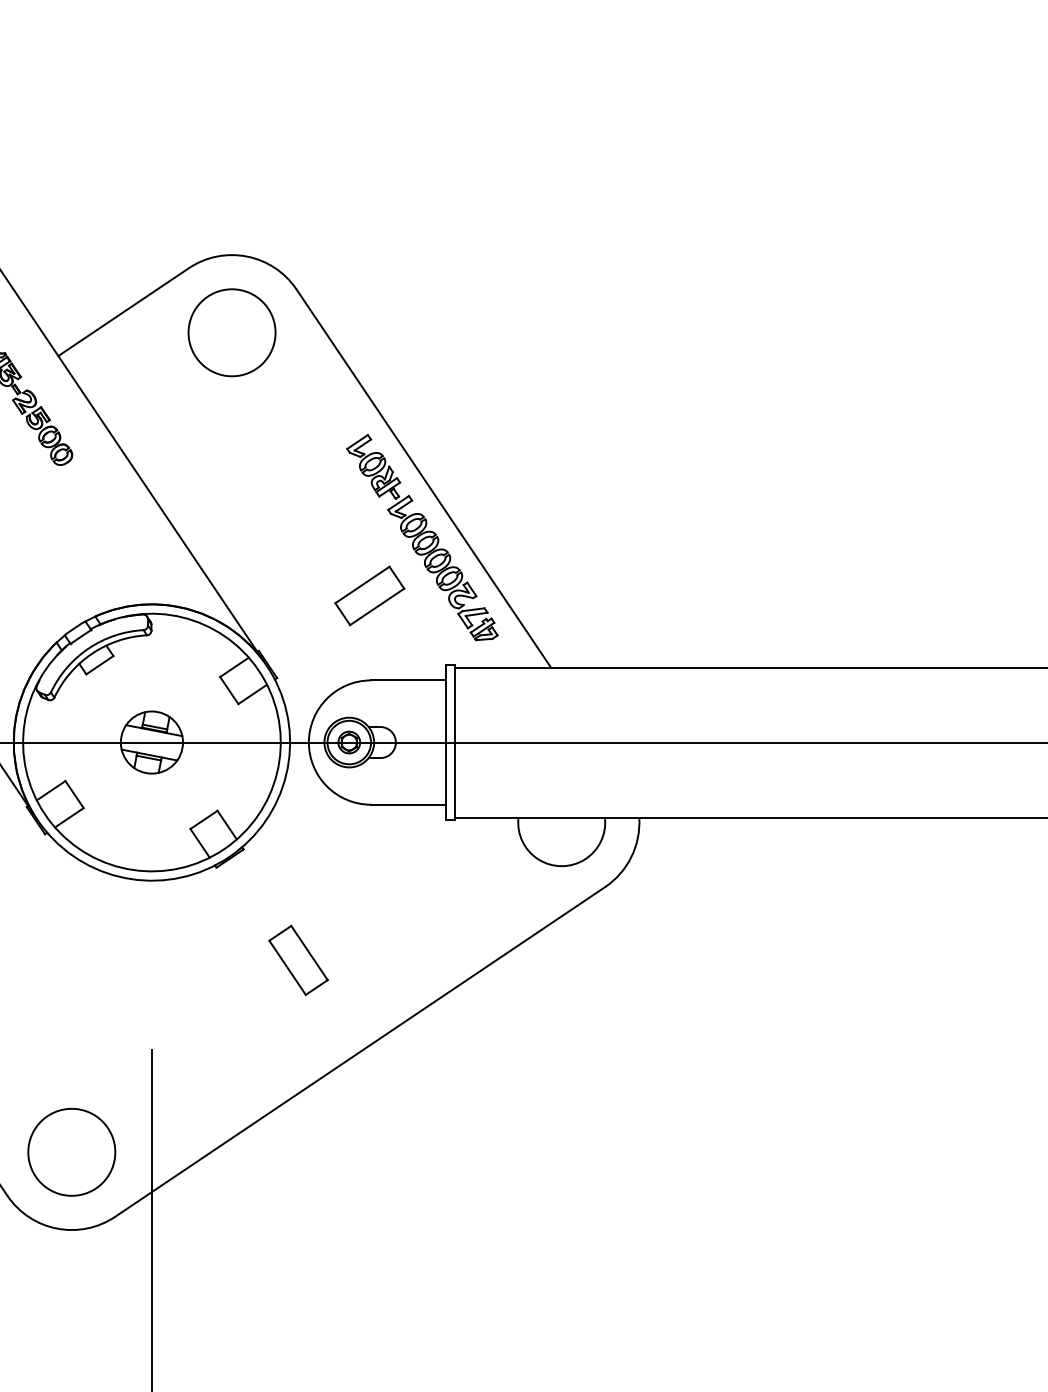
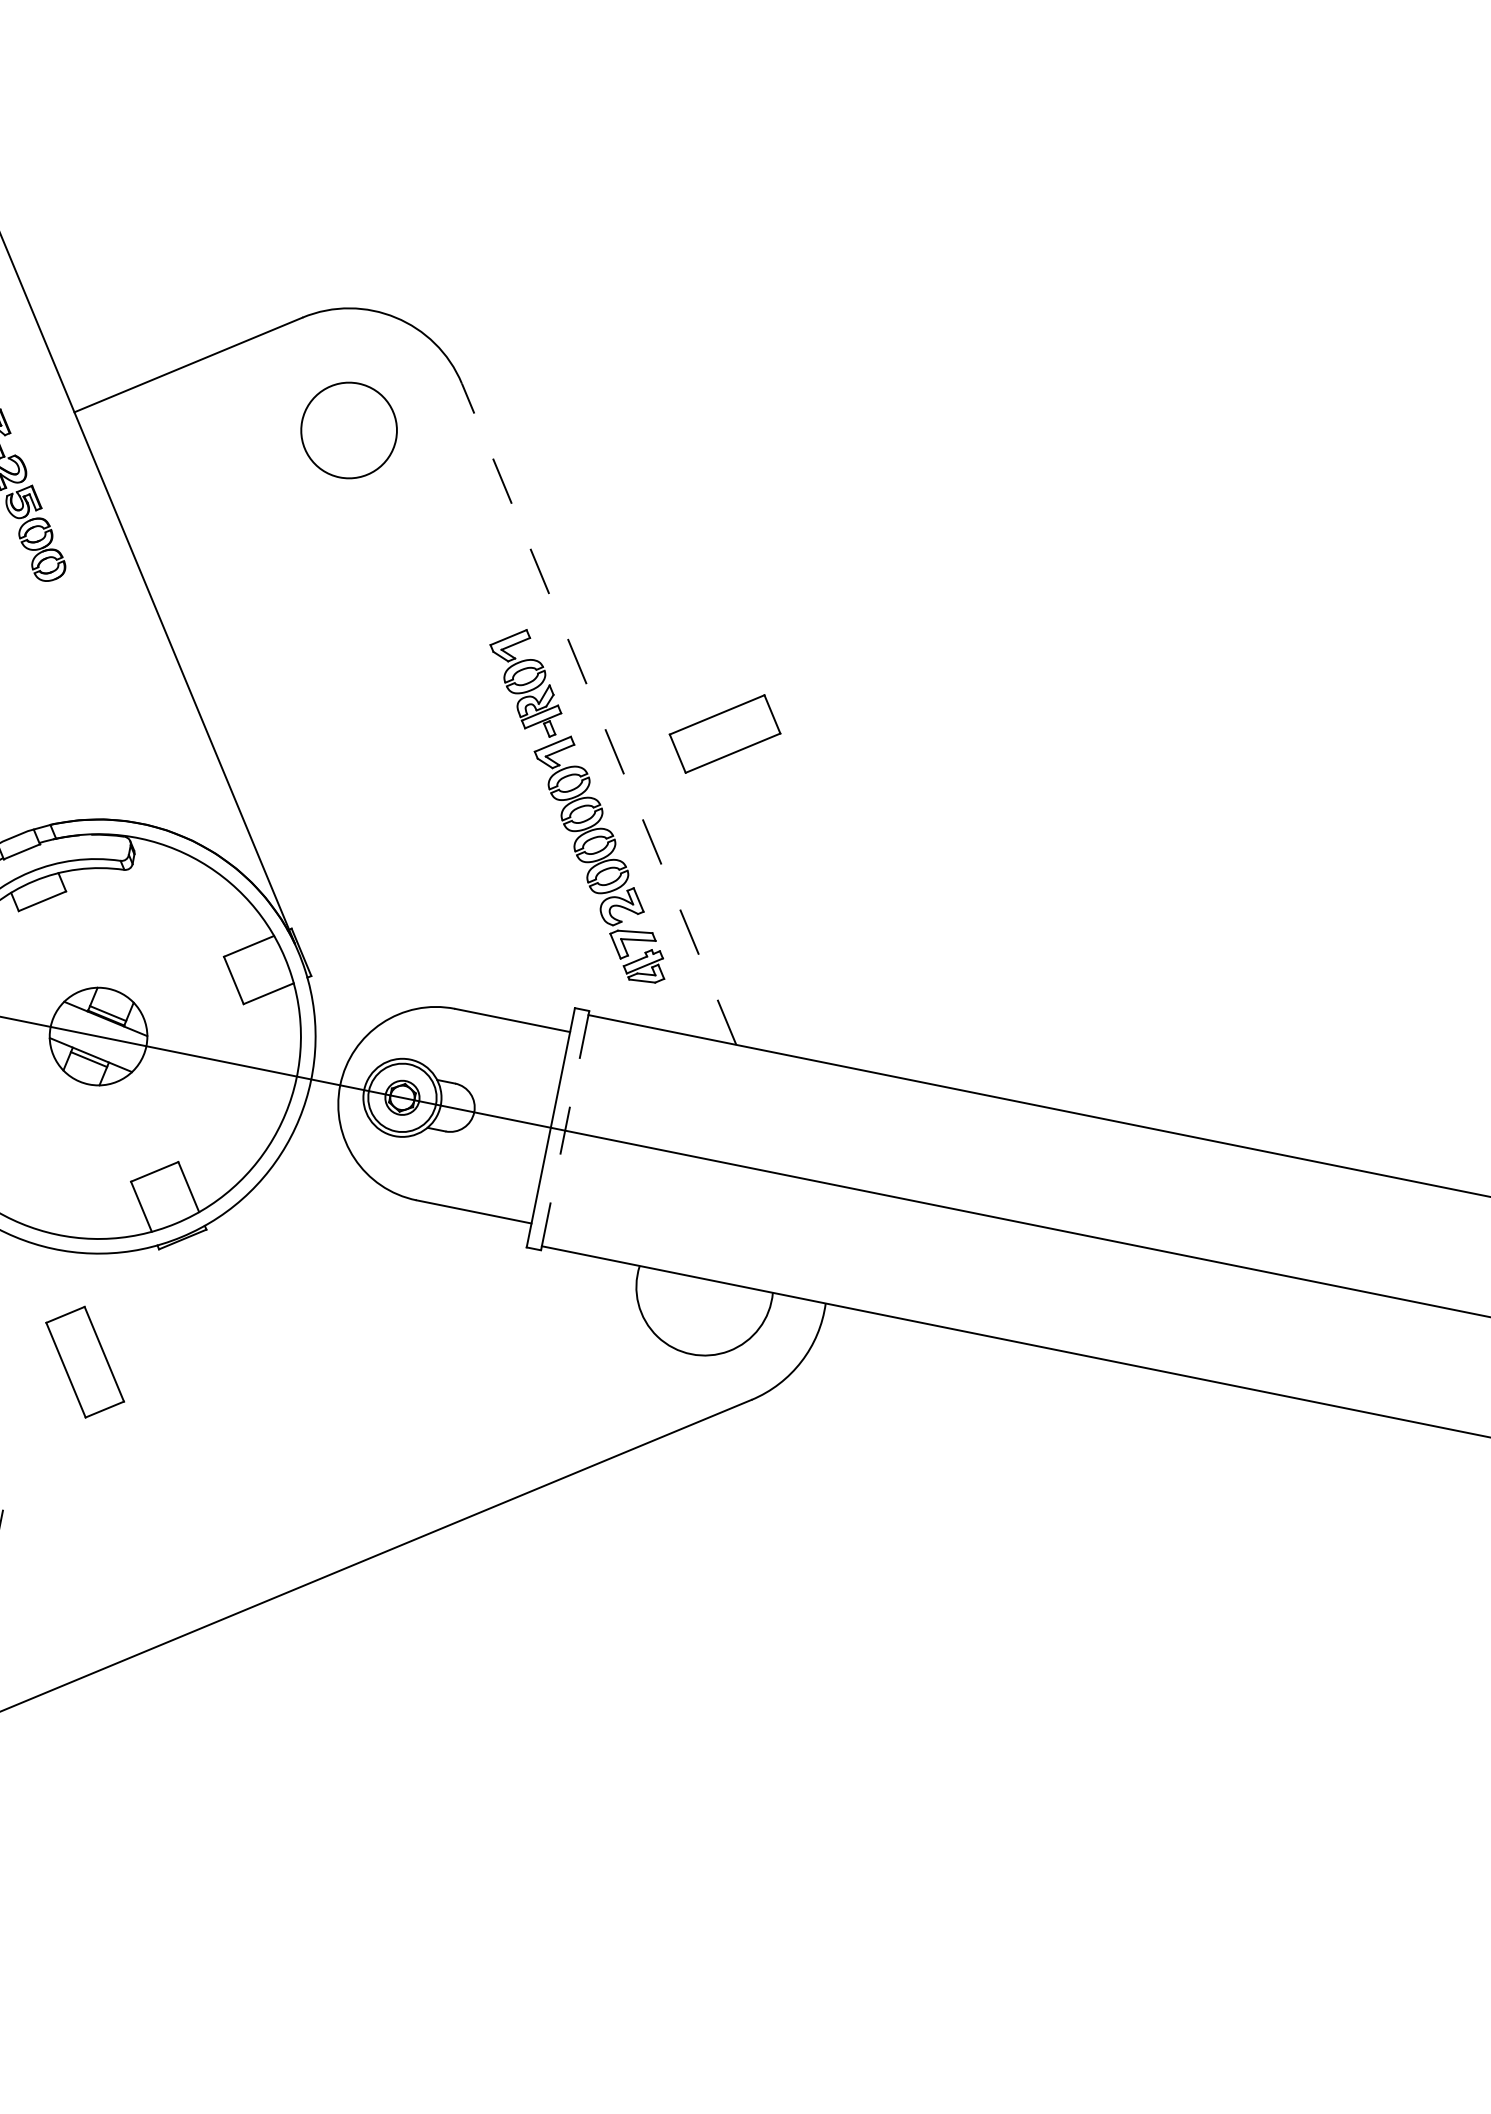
circle: (231, 332) -> (348, 429), size x0.7
line: (423, 478) -> (598, 714), solid -> dashed
part: (369, 595) -> (724, 733), moved
line: (454, 742) -> (564, 1130), solid -> dashed
part: (298, 959) -> (85, 1360), moved

